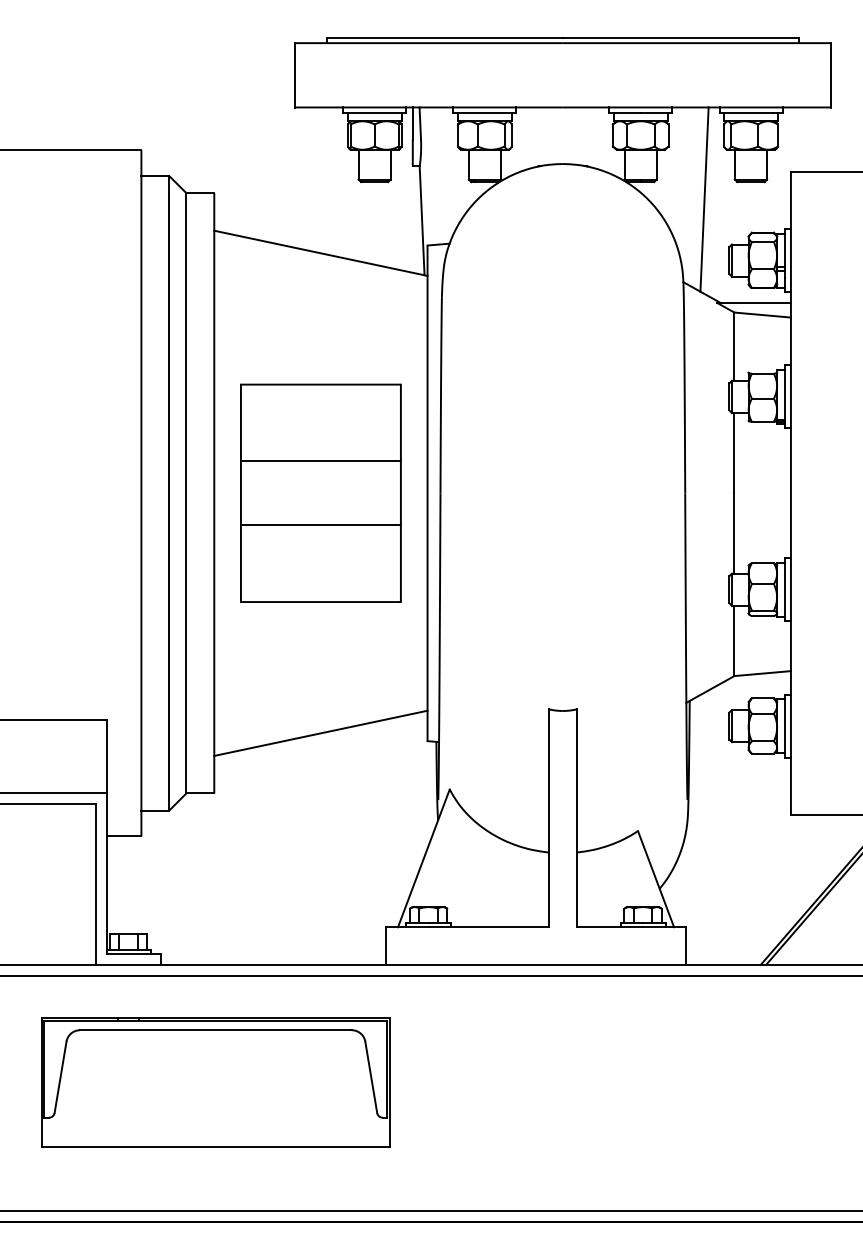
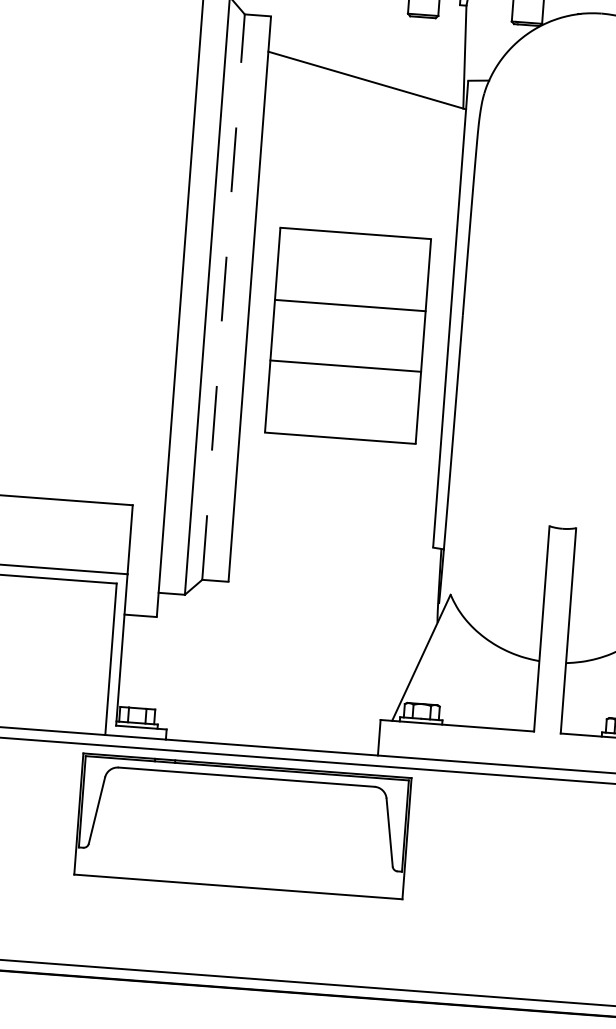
line: (186, 492) -> (223, 296), solid -> dashed
part: (320, 492) -> (347, 335), moved
line: (320, 732) -> (332, 531), removed
part: (215, 1082) -> (242, 826), moved

